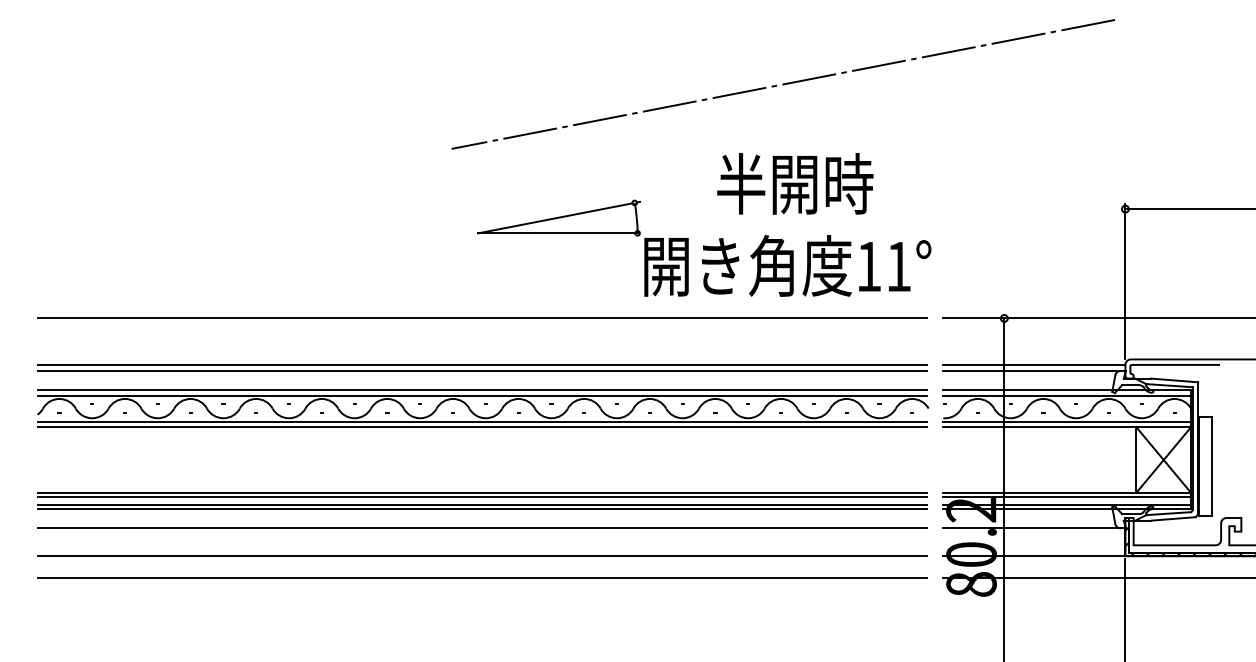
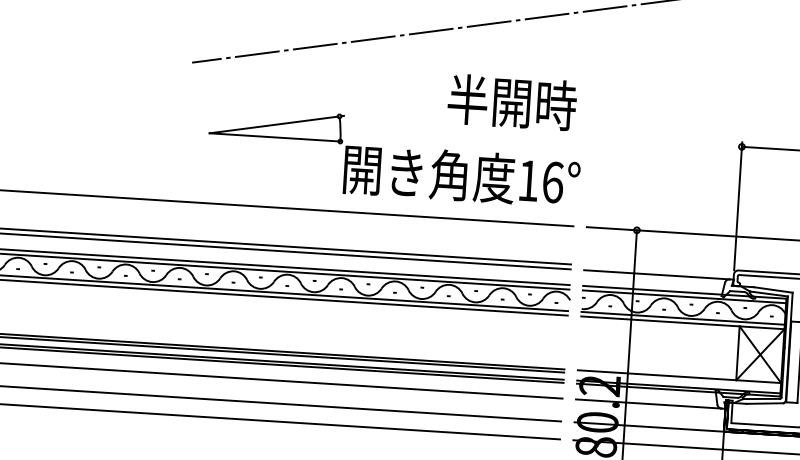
text: (795, 183) -> (512, 102), moved
text: (899, 266) -> (553, 182), 11° -> 16°
line: (1034, 364) -> (659, 269), removed
line: (1067, 496) -> (679, 379), removed

